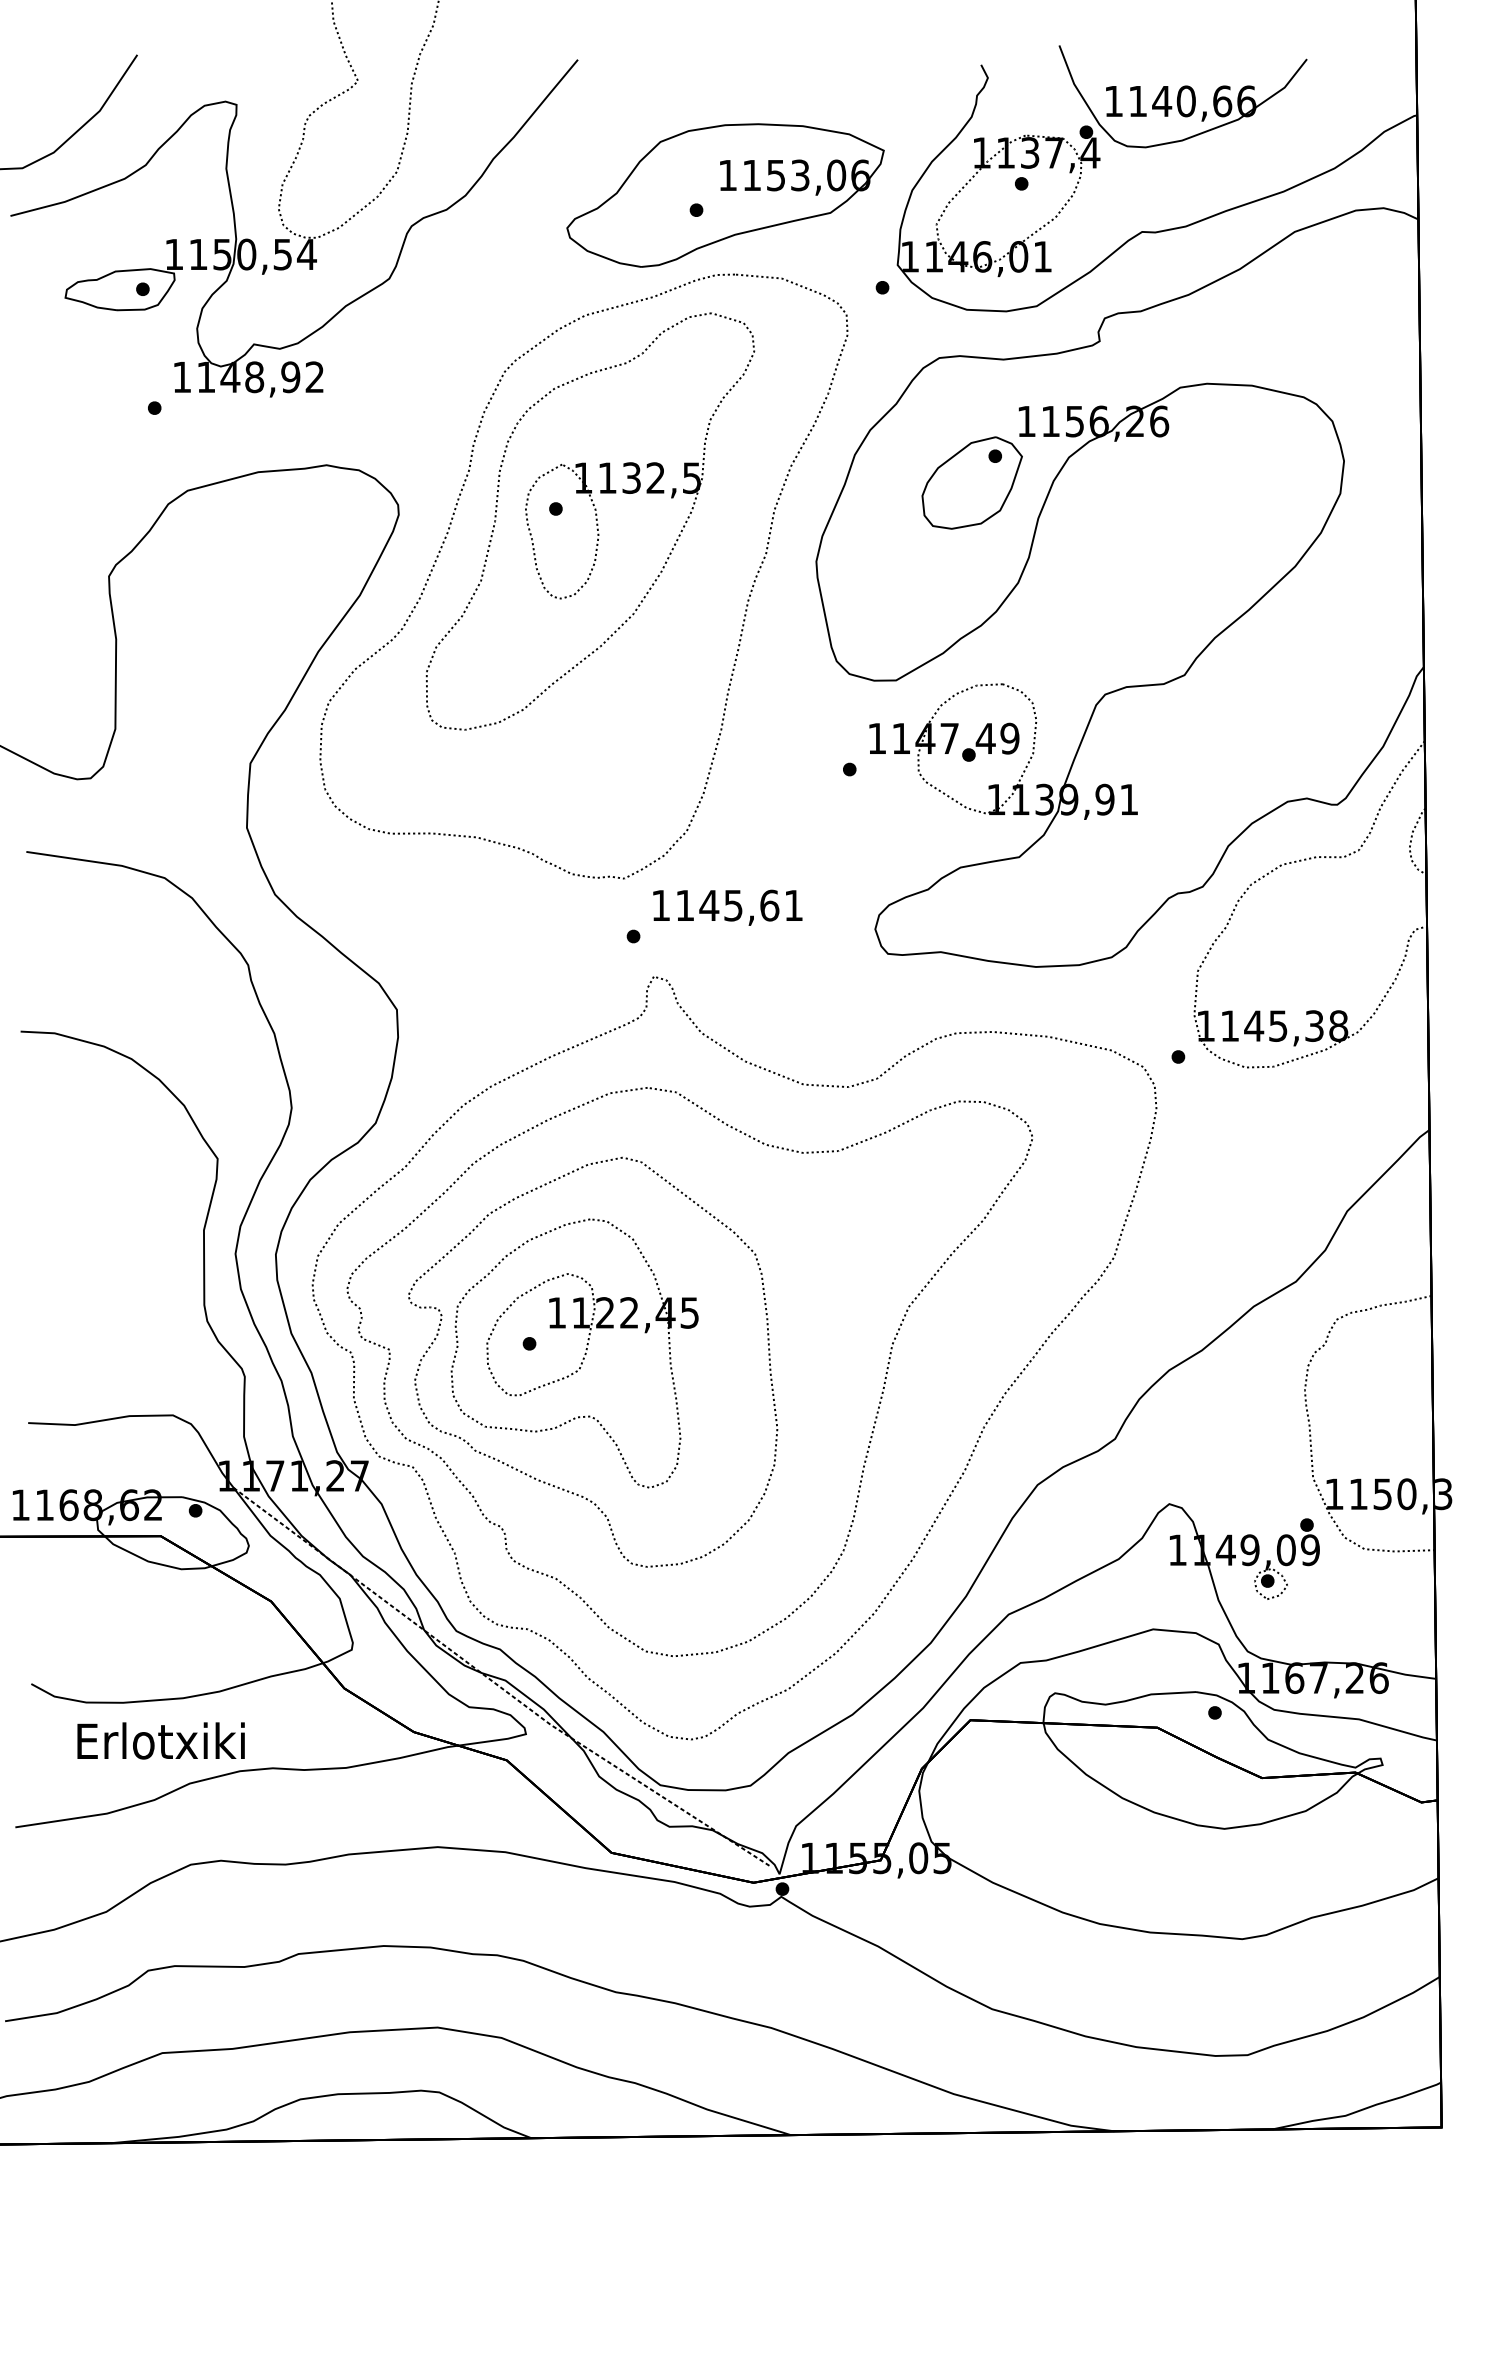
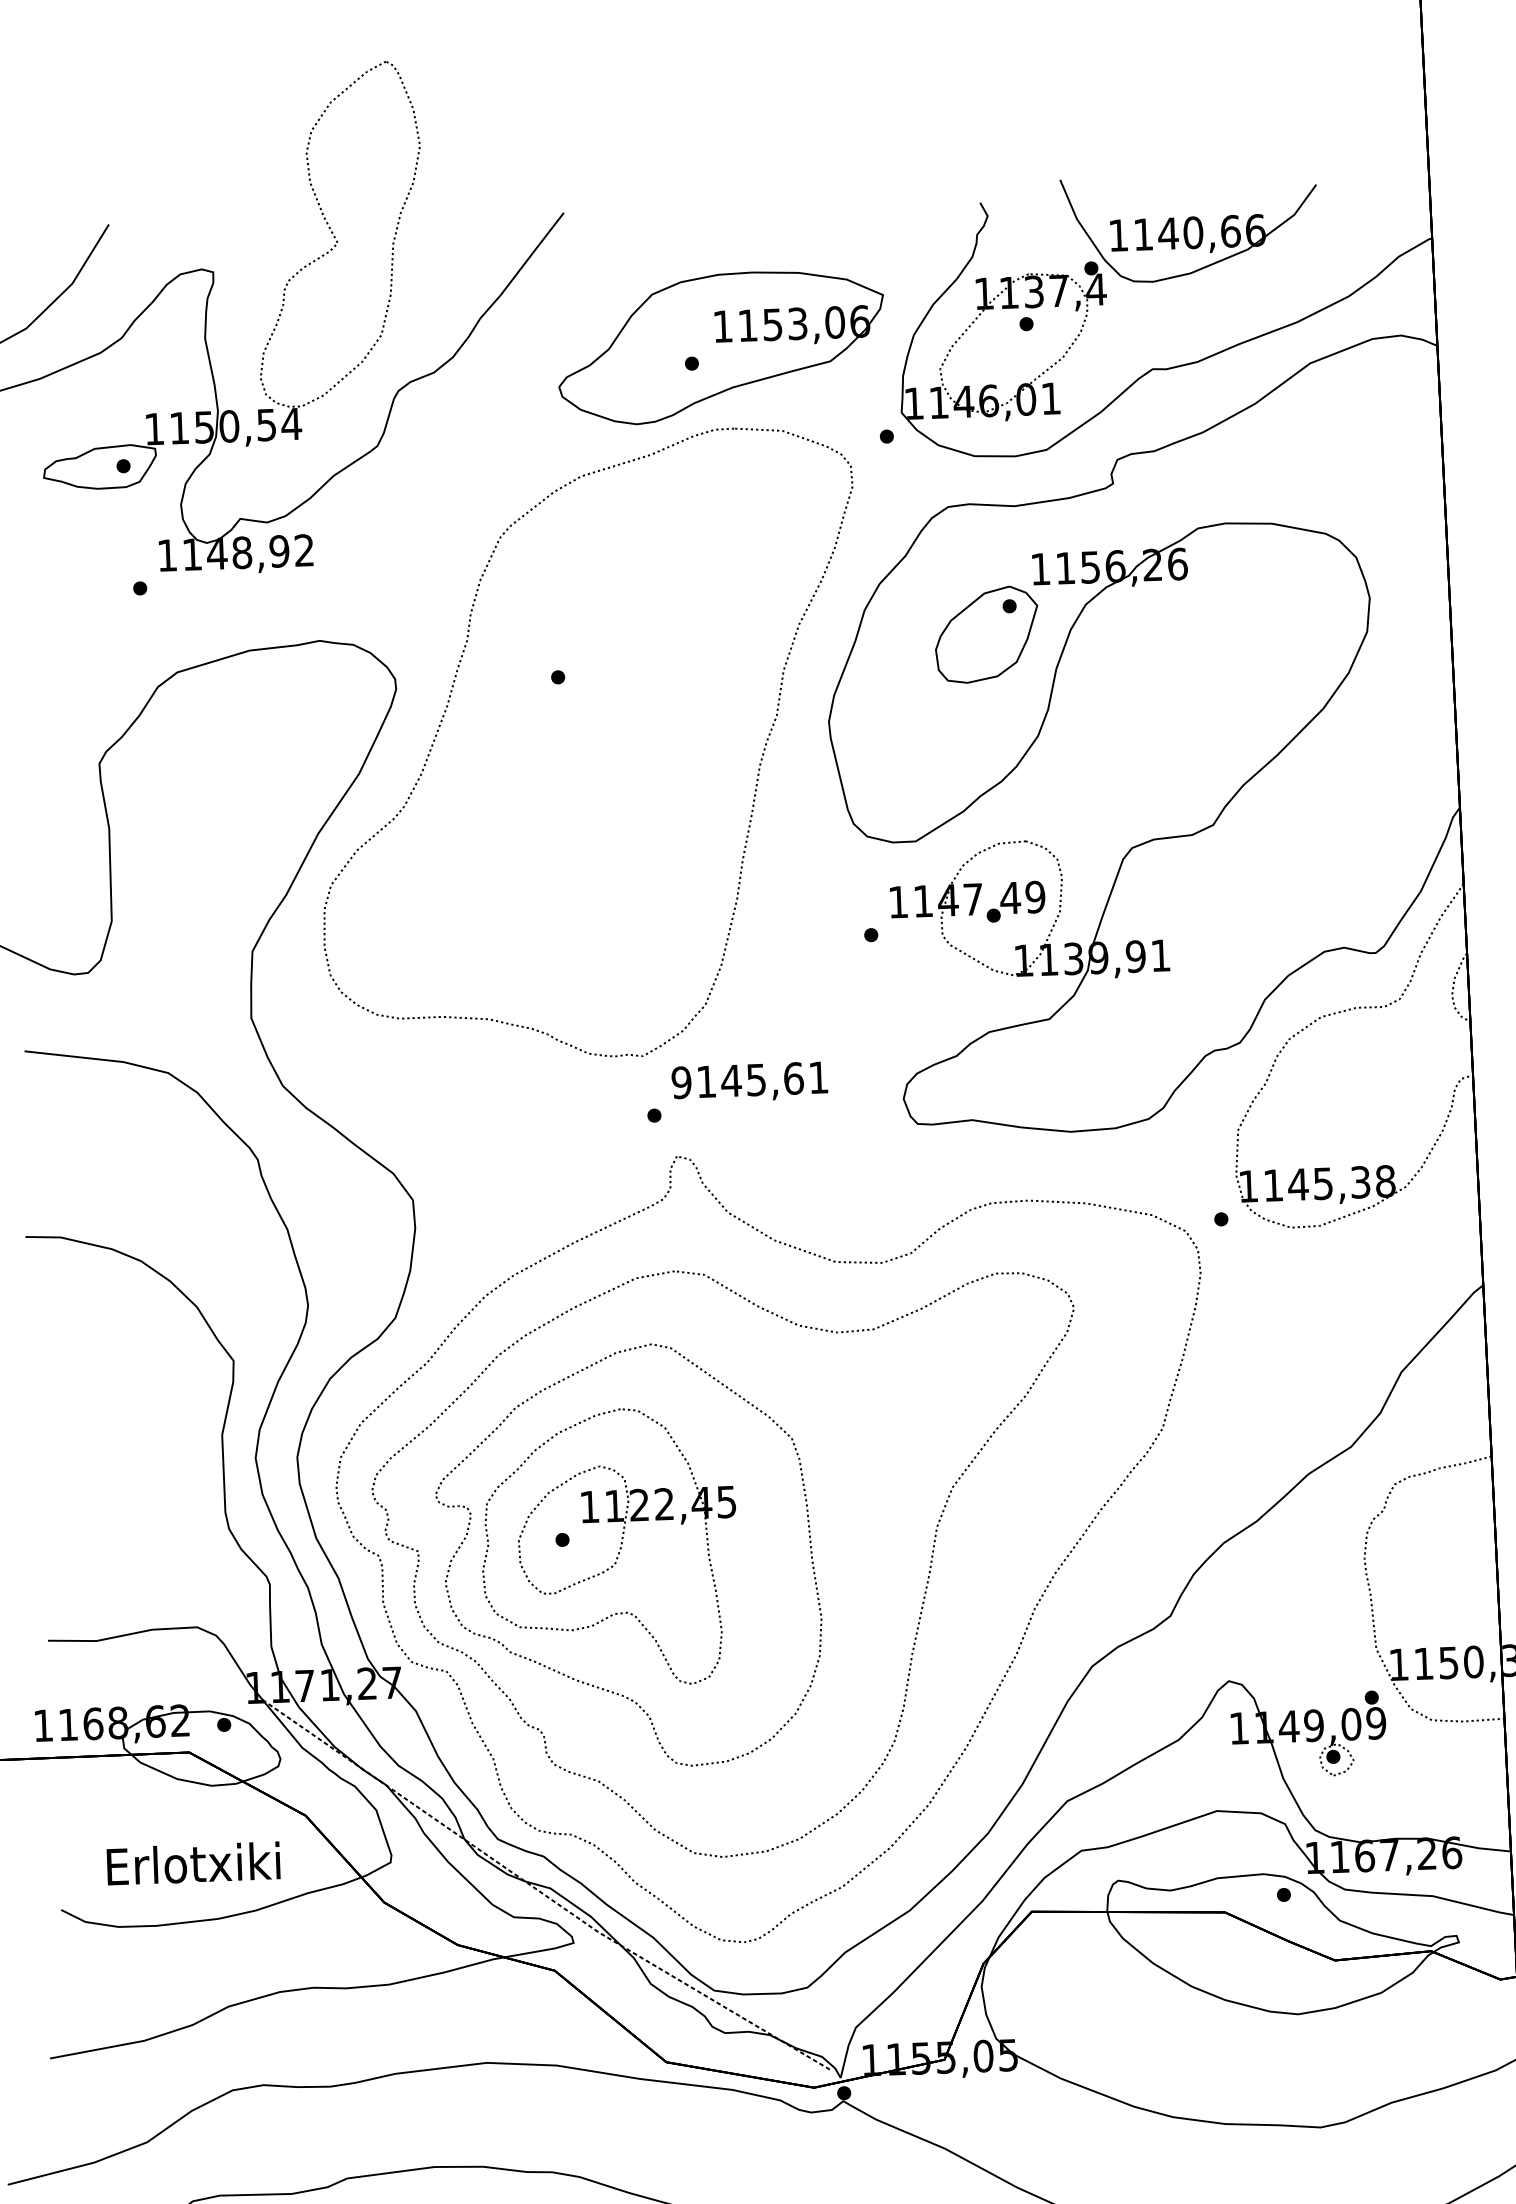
part: (590, 521) -> (594, 688), removed
text: (660, 905) -> (681, 1082), 1145,61 -> 9145,61
text: (160, 1740) -> (192, 1863), moved

